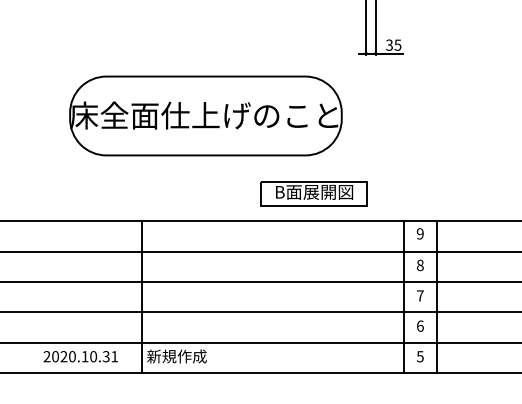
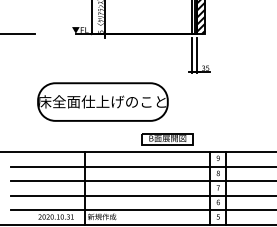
part: (205, 114) -> (102, 101), moved

